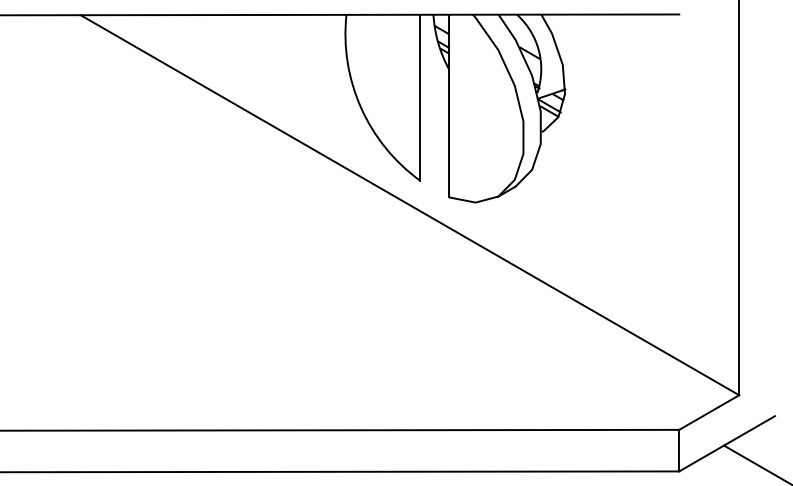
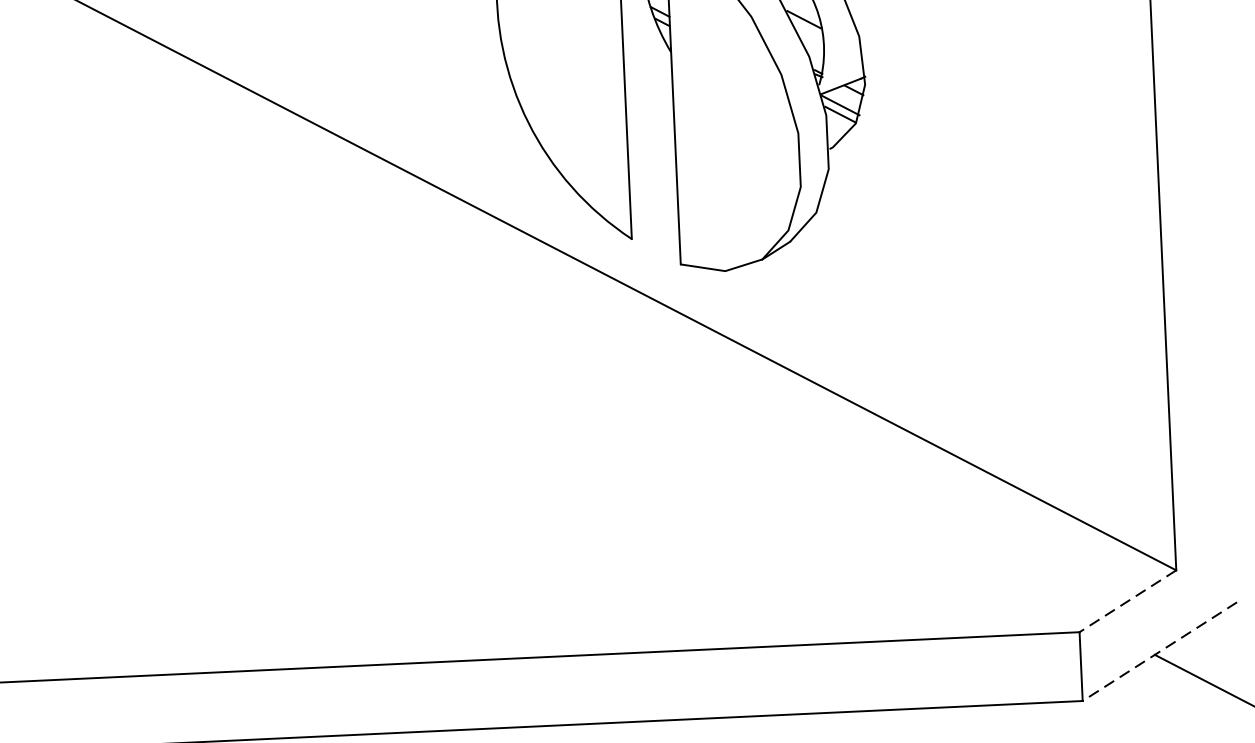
line: (709, 412) -> (1128, 601), solid -> dashed
line: (726, 444) -> (1158, 652), solid -> dashed

